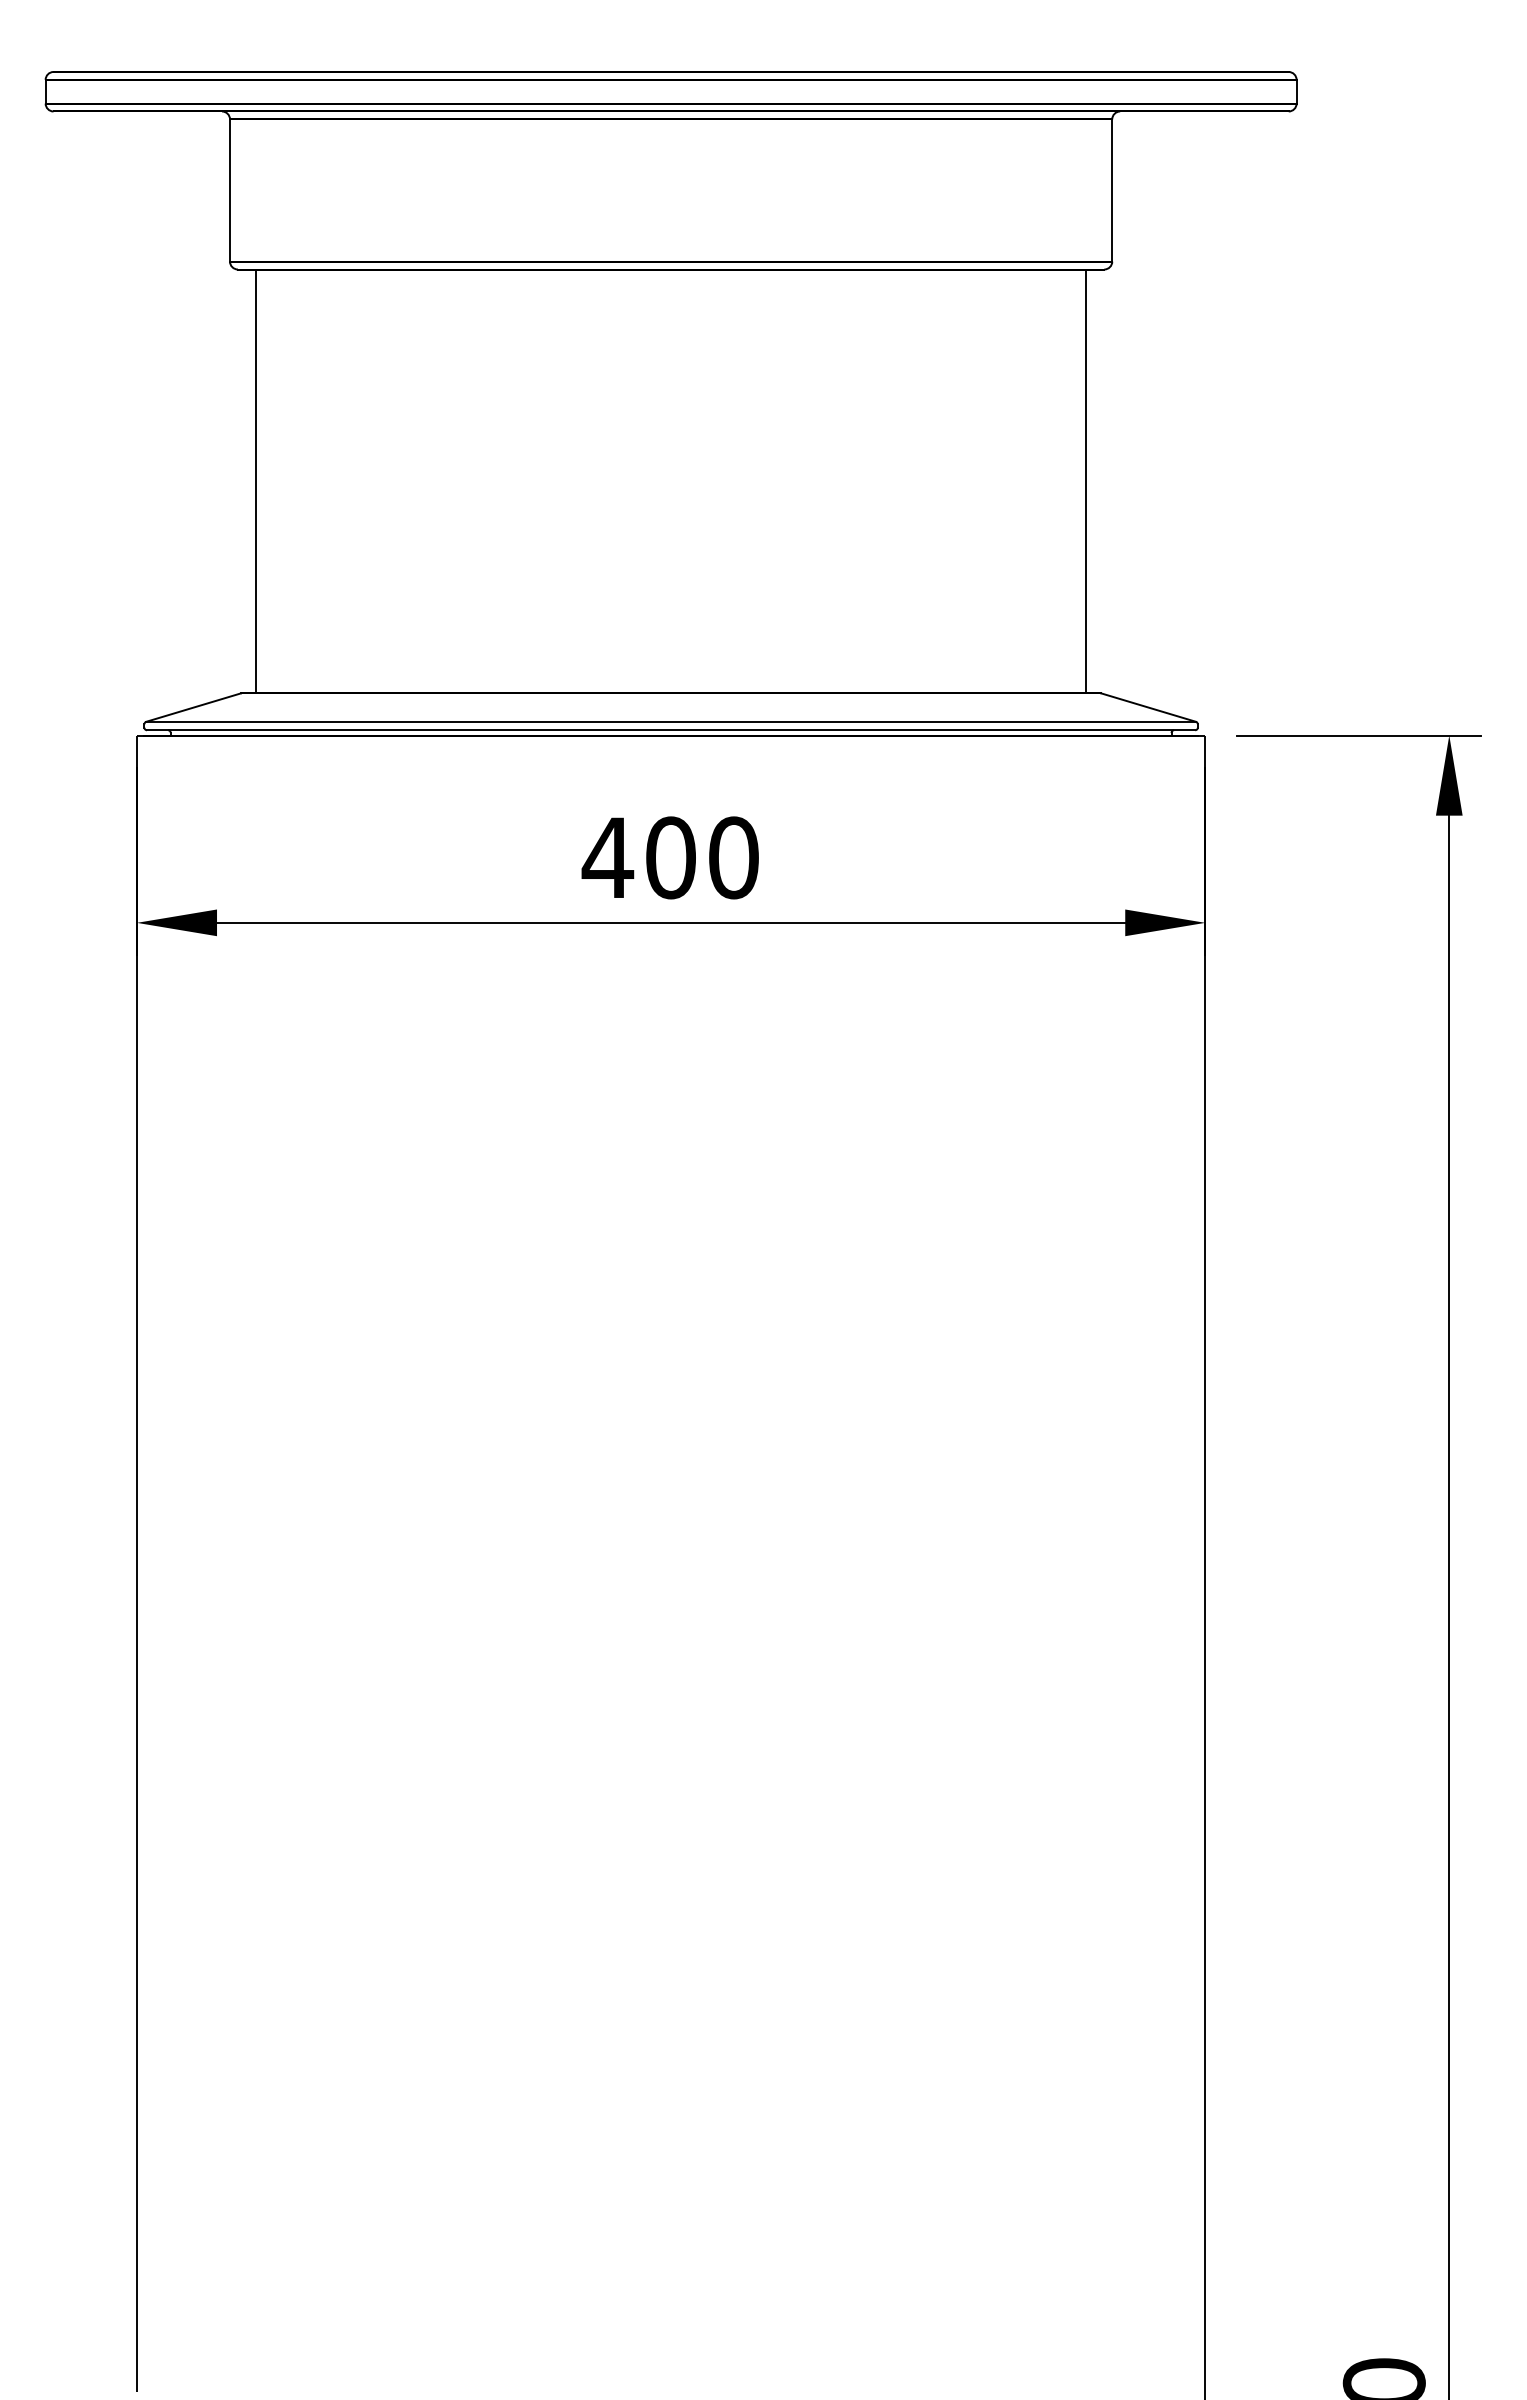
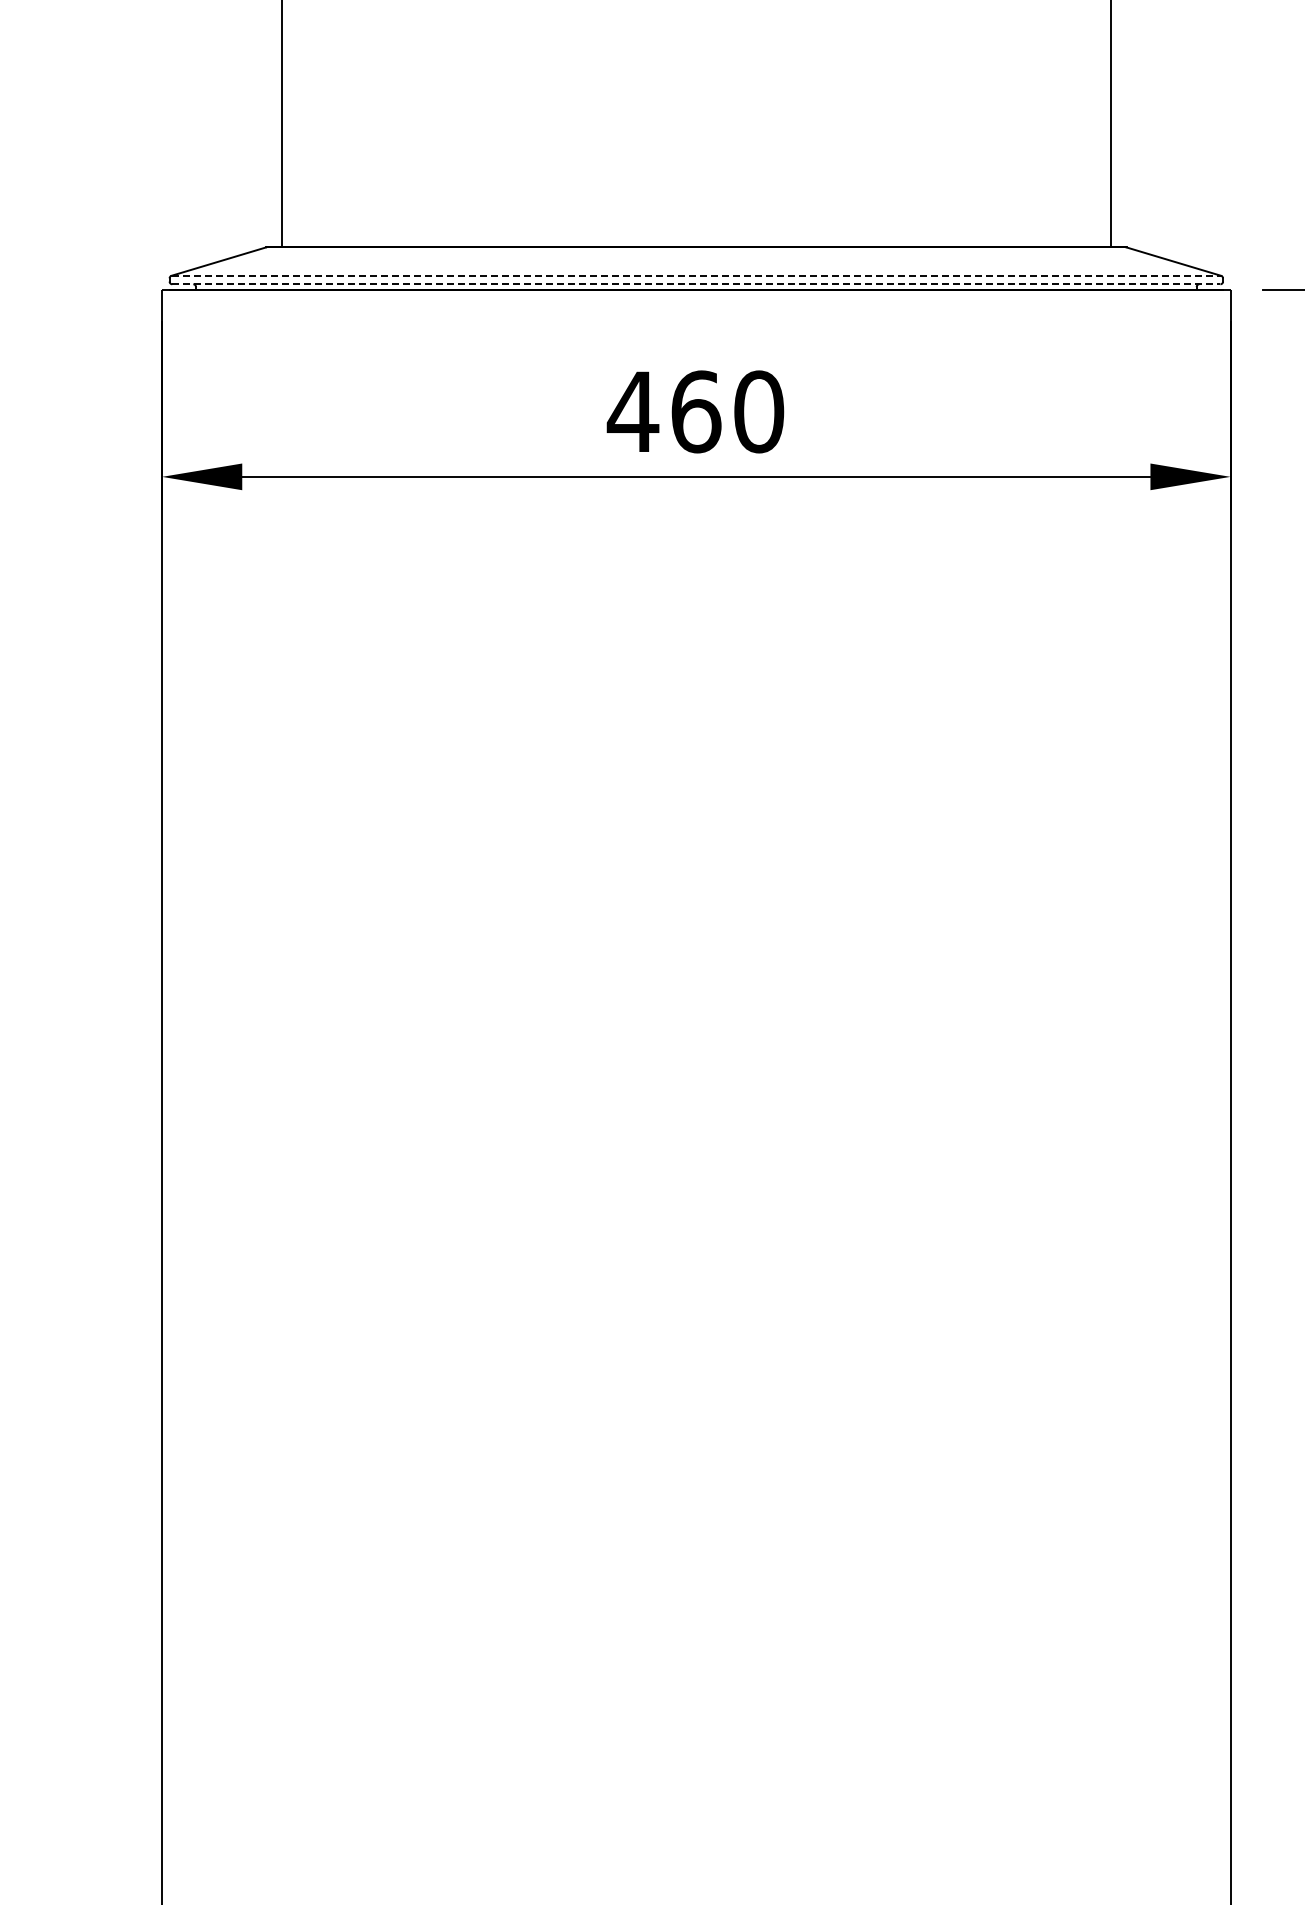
line: (671, 721) -> (696, 275), solid -> dashed
line: (671, 730) -> (696, 284), solid -> dashed
text: (671, 857) -> (696, 411), 400 -> 460

